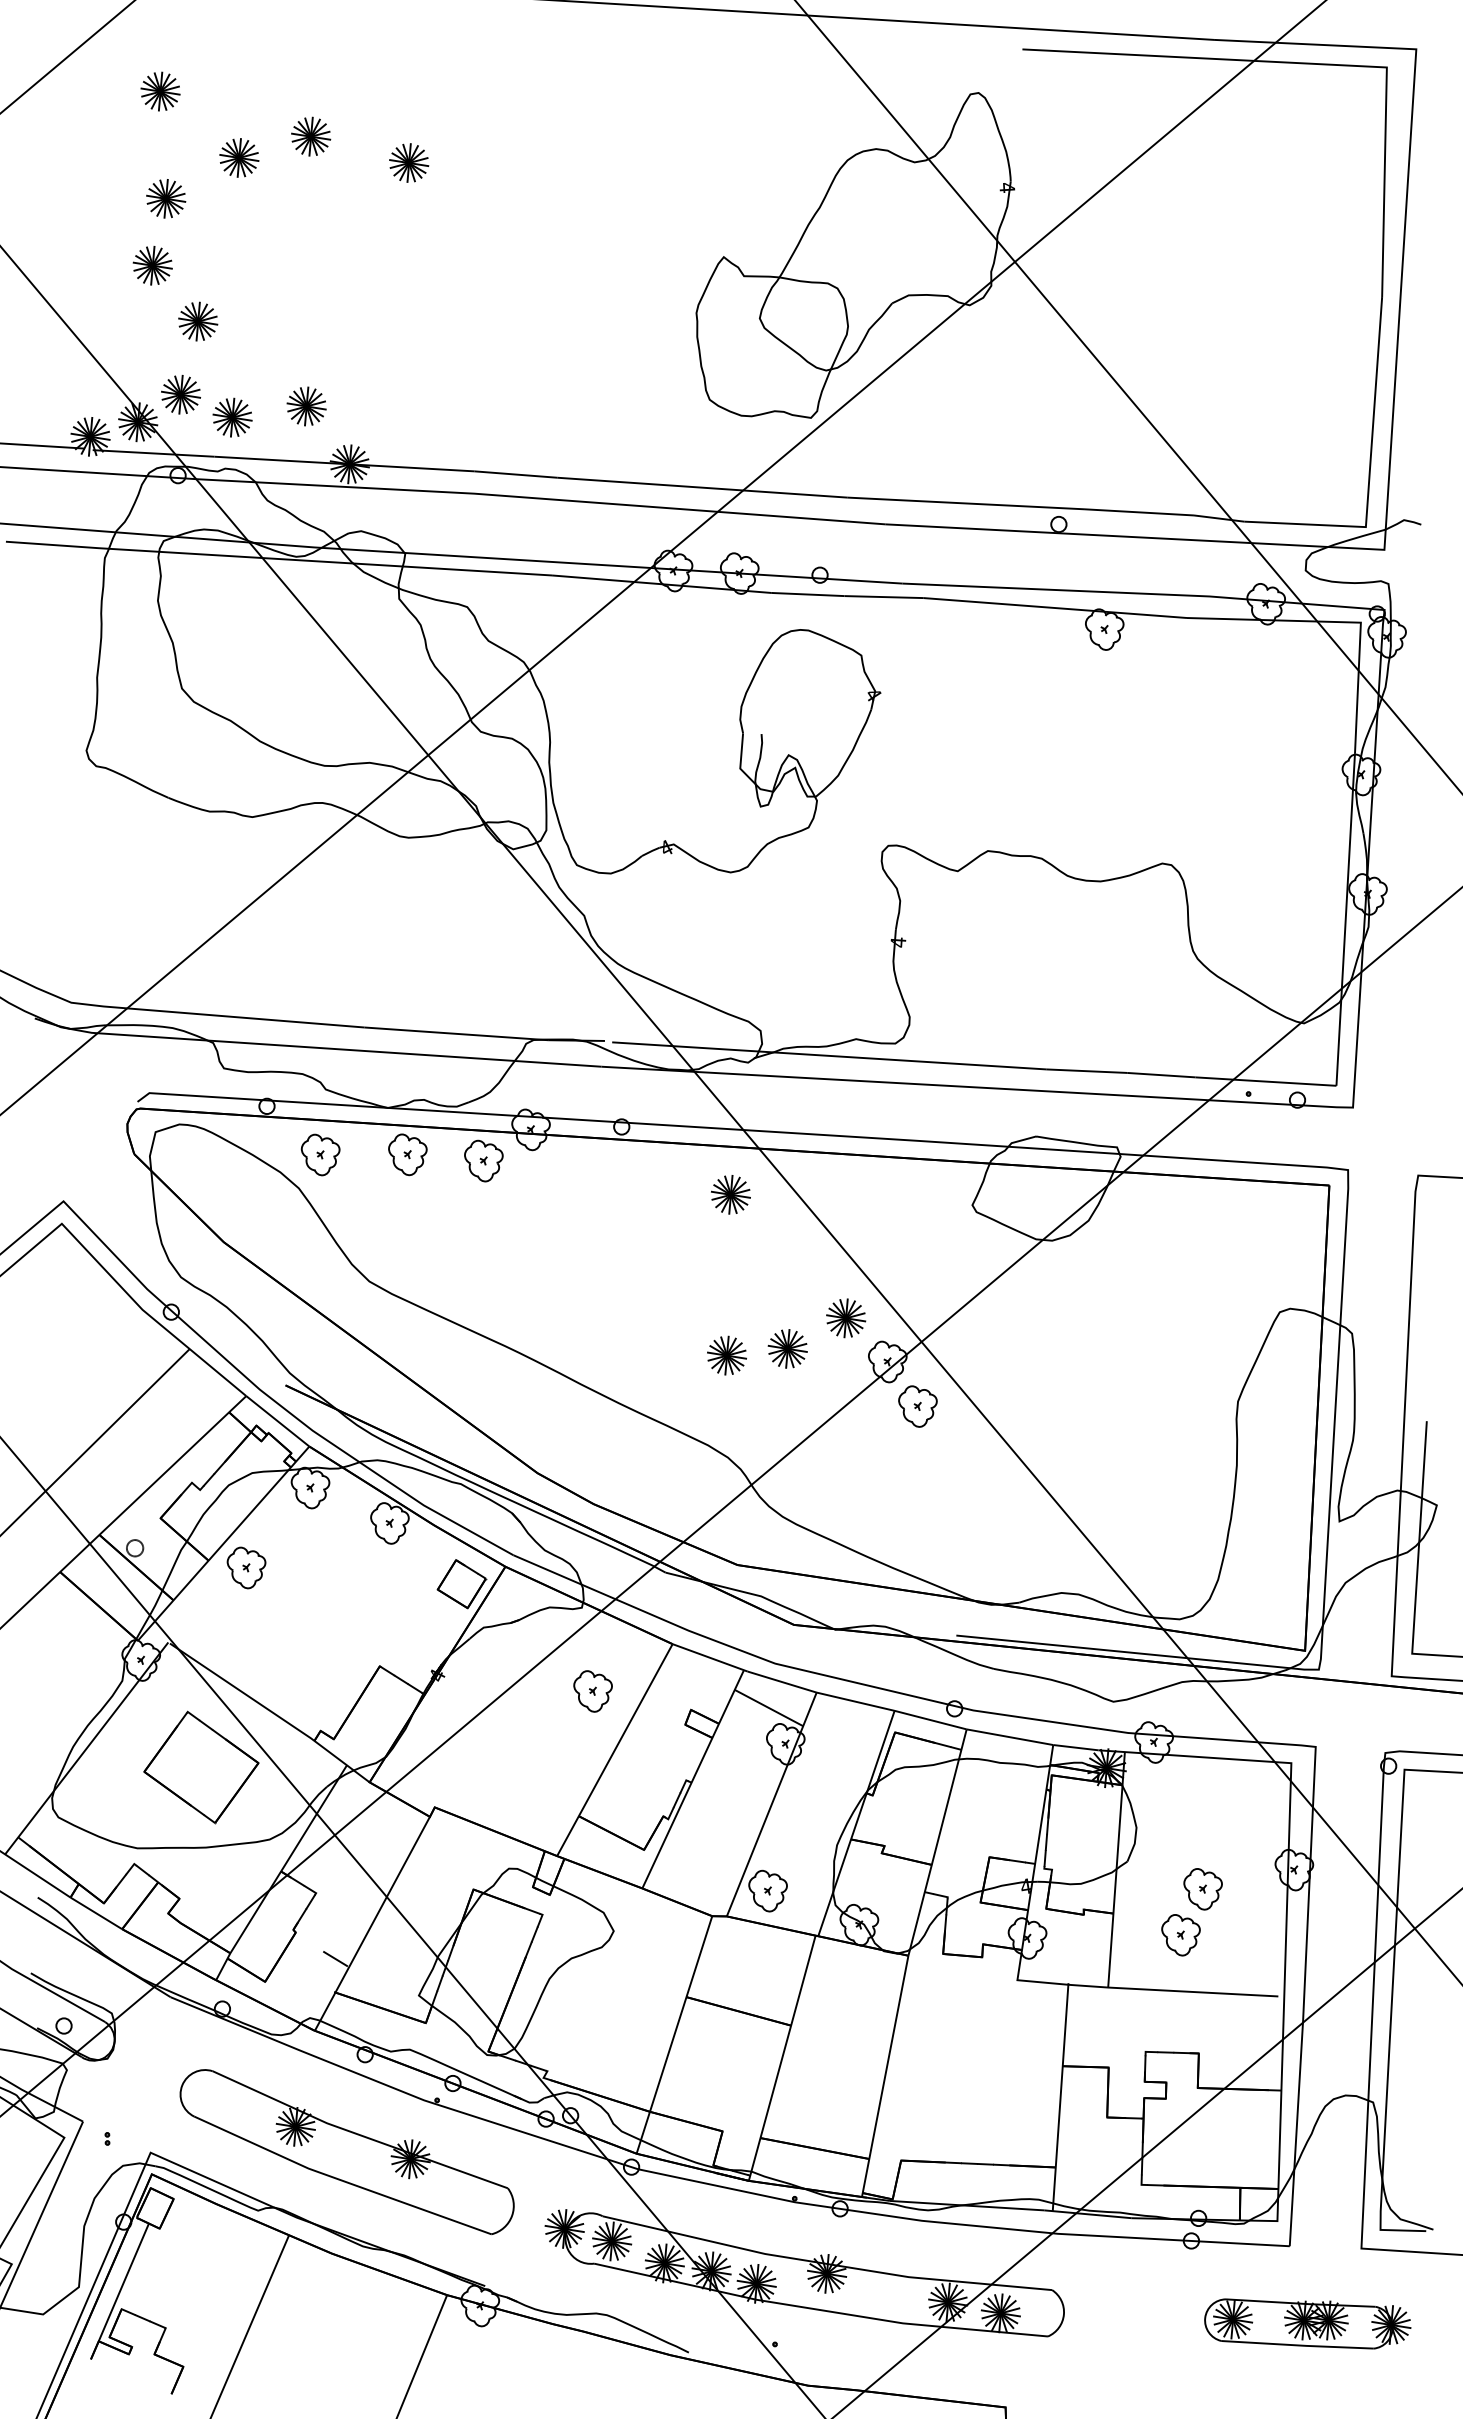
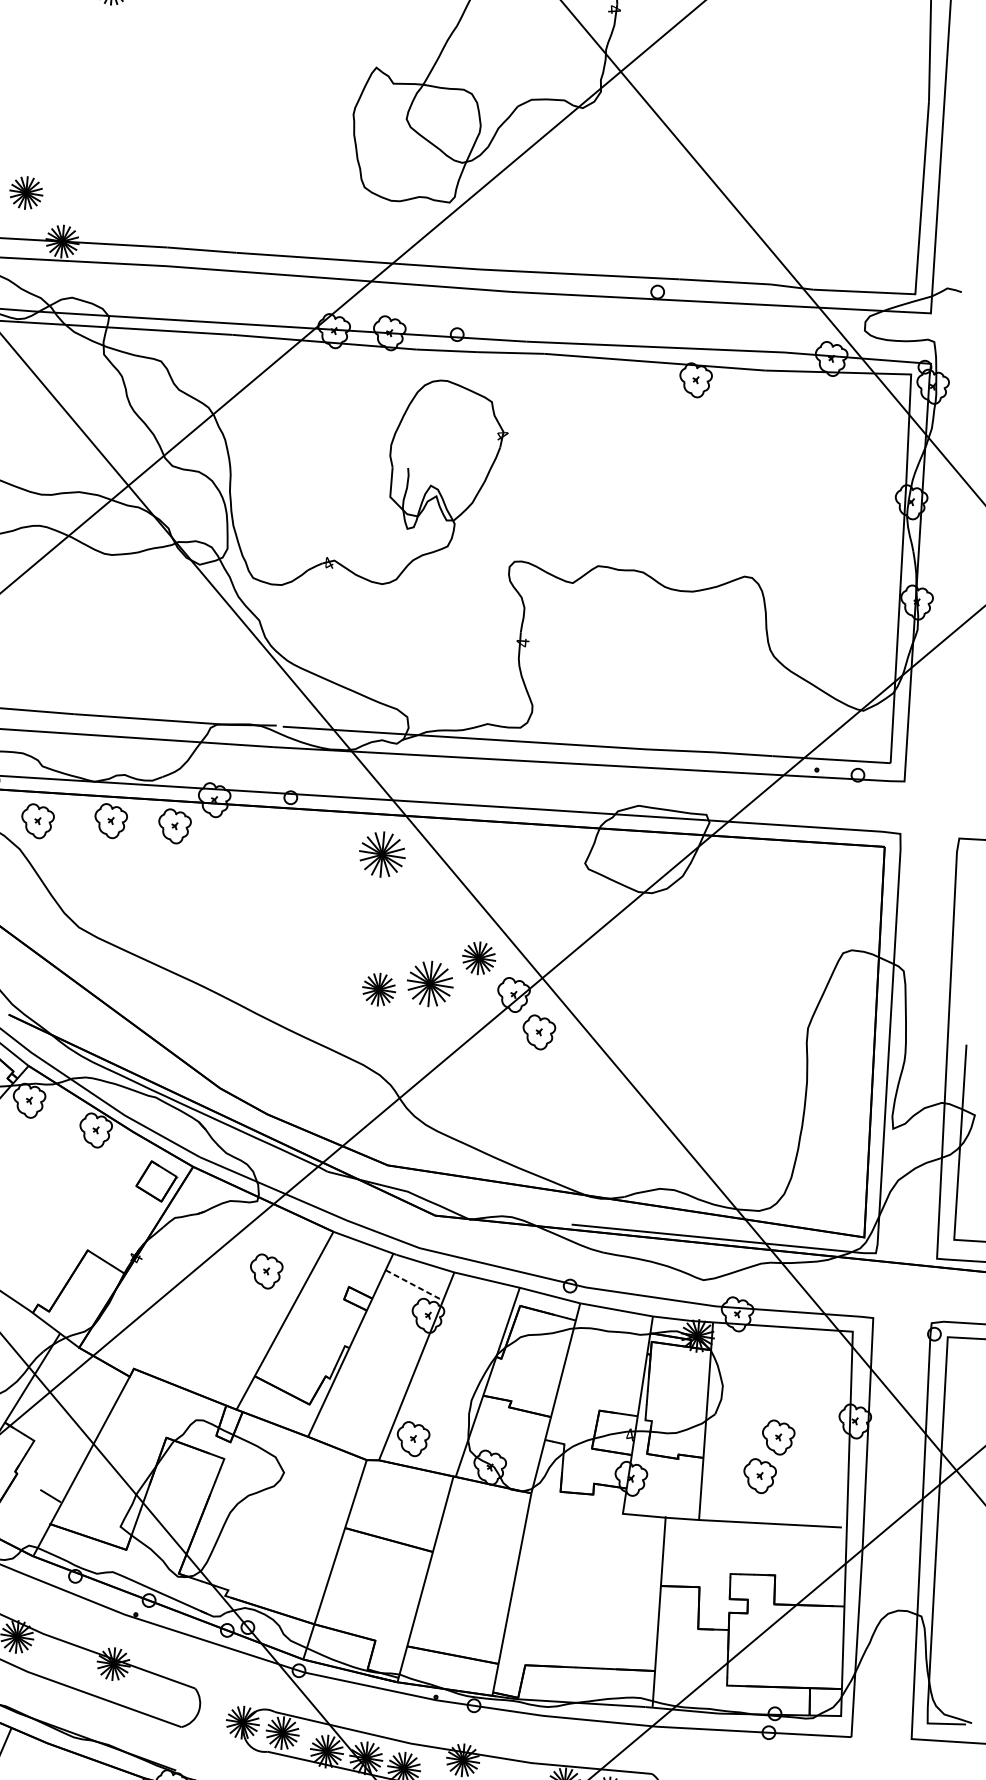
part: (730, 1194) -> (382, 854), size x1.4
part: (787, 1348) -> (429, 983), size x1.4
line: (769, 1708) -> (414, 1285), solid -> dashed

